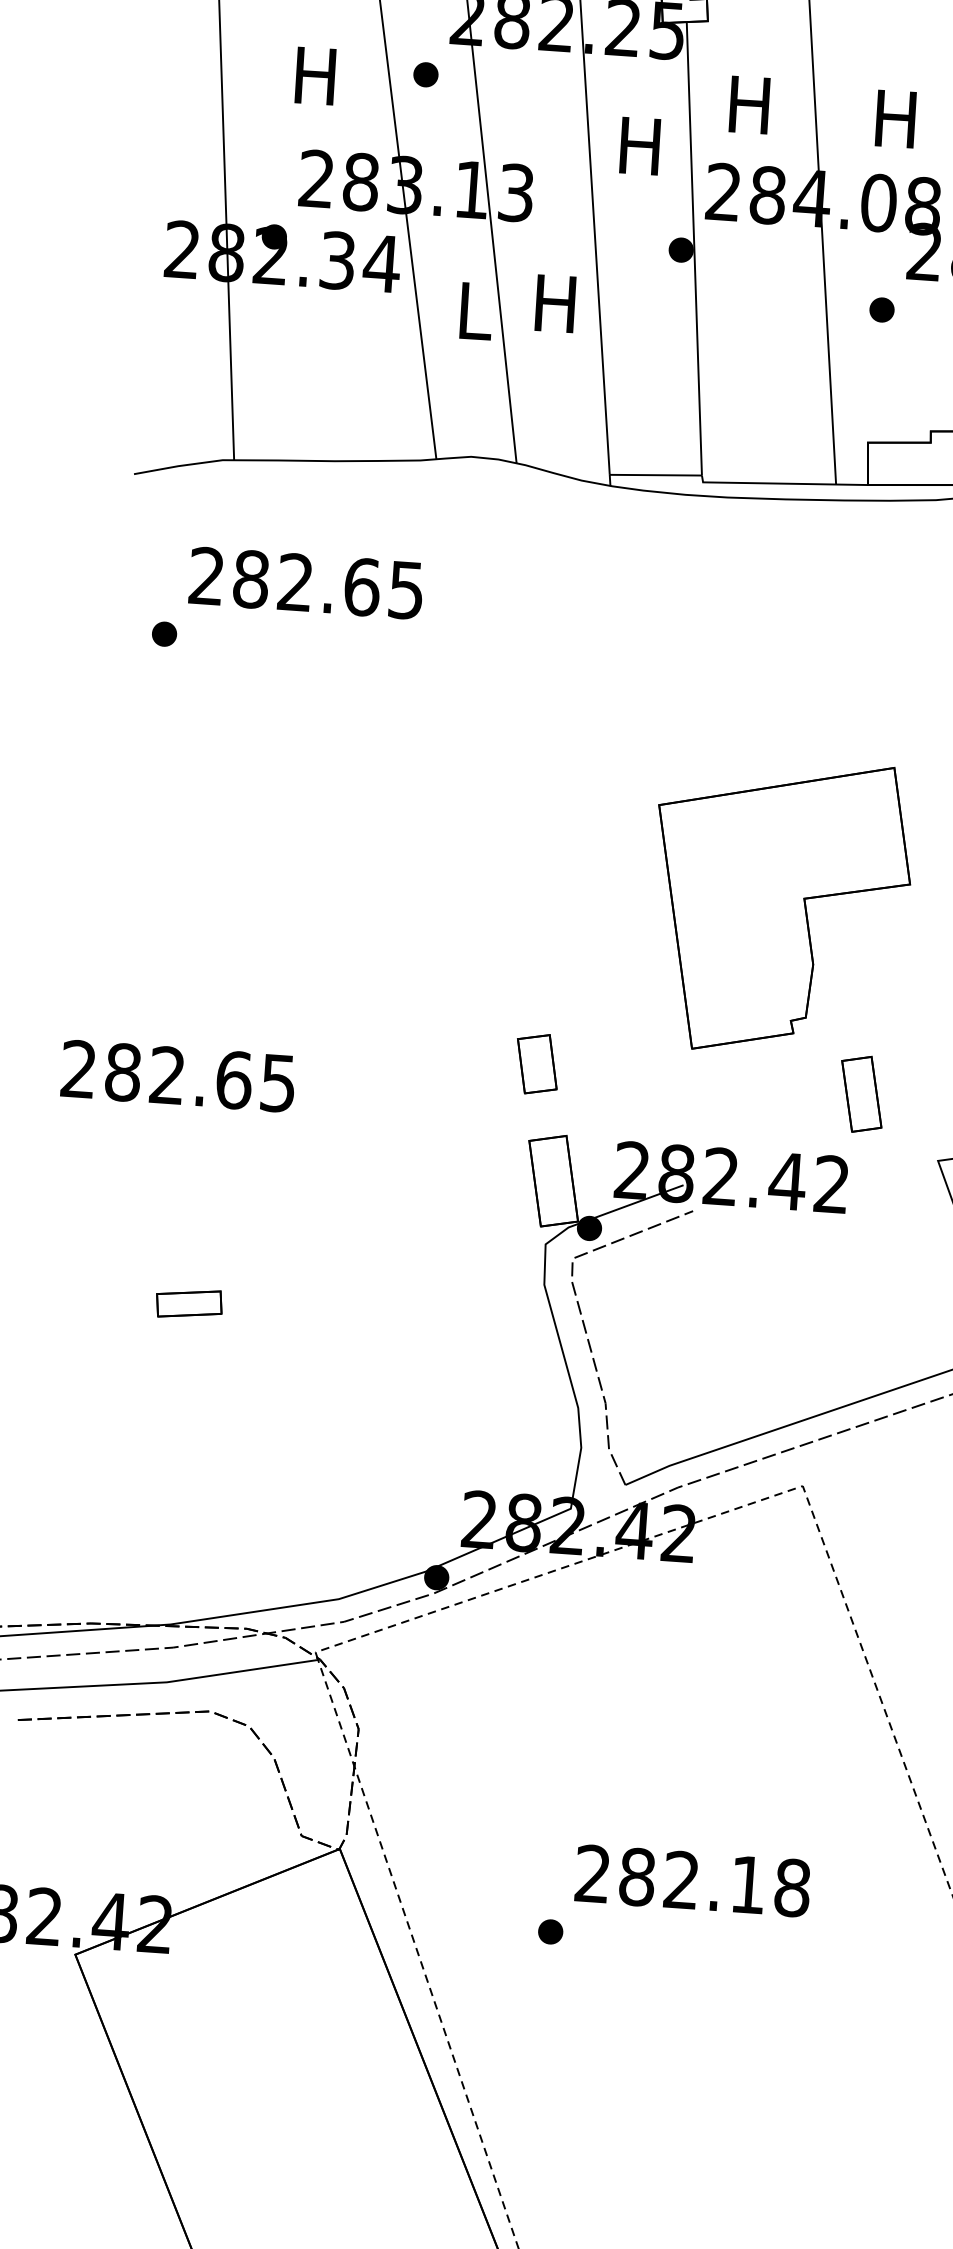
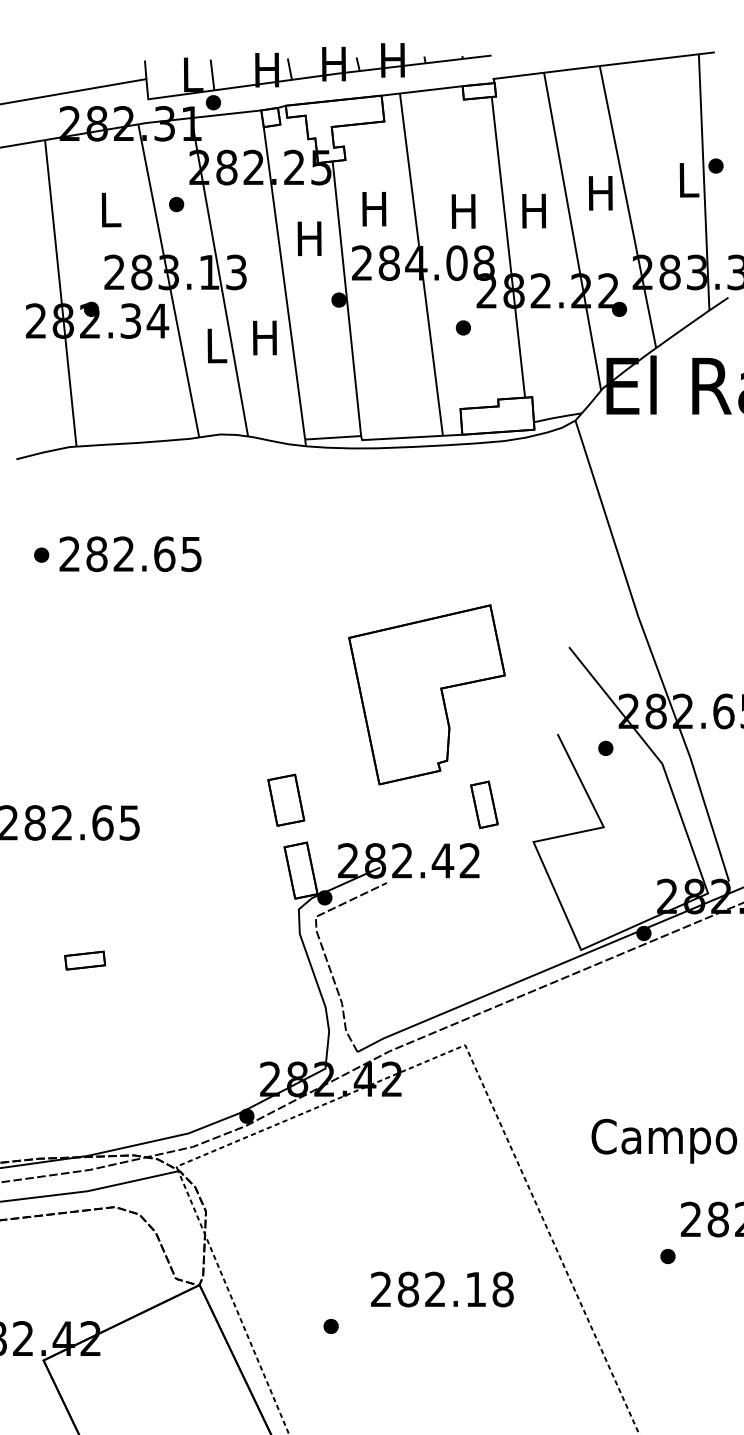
text: (315, 75) -> (109, 209), H -> L
text: (306, 583) -> (130, 554), moved
part: (536, 1064) -> (285, 800), size x1.4
text: (693, 1880) -> (442, 1289), moved

